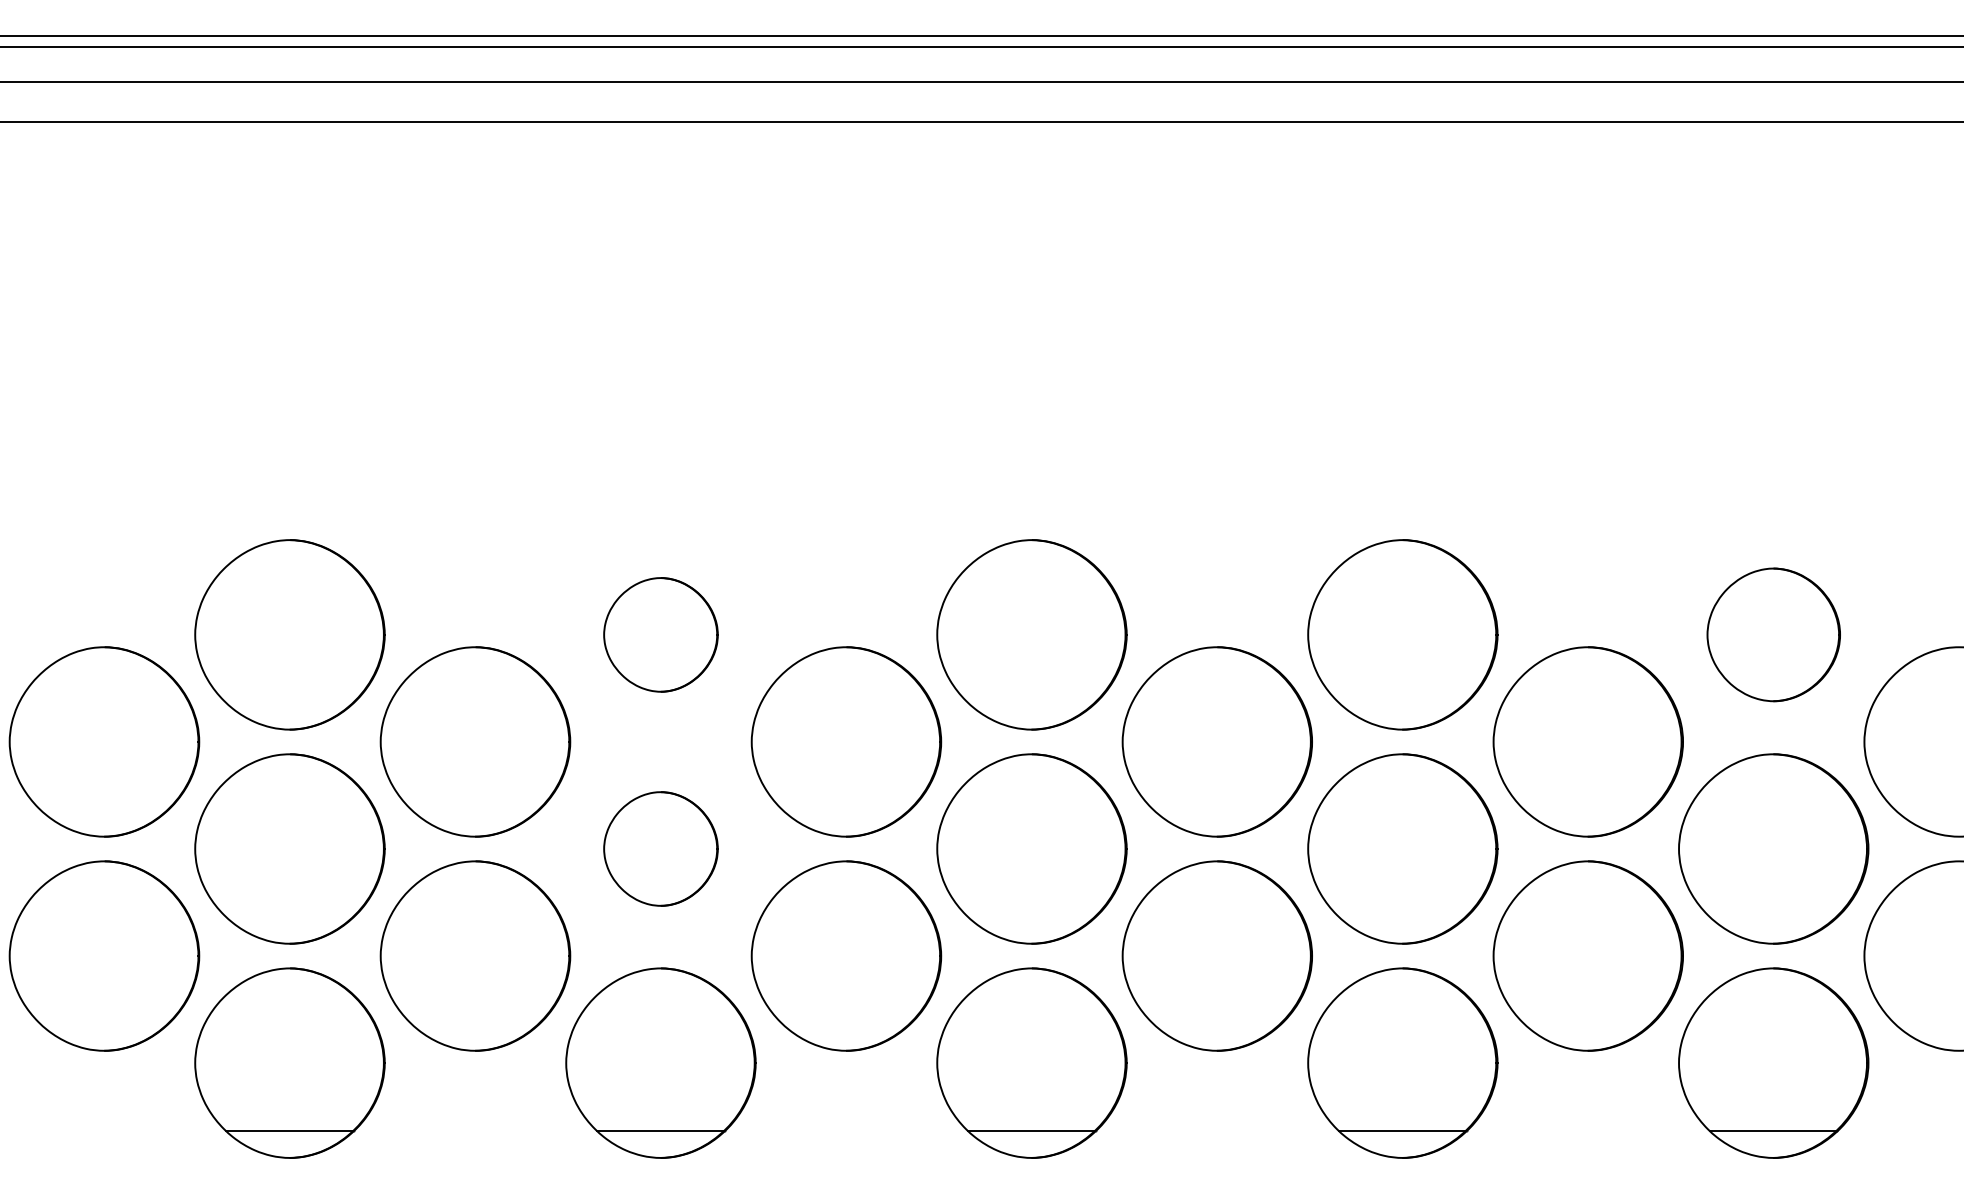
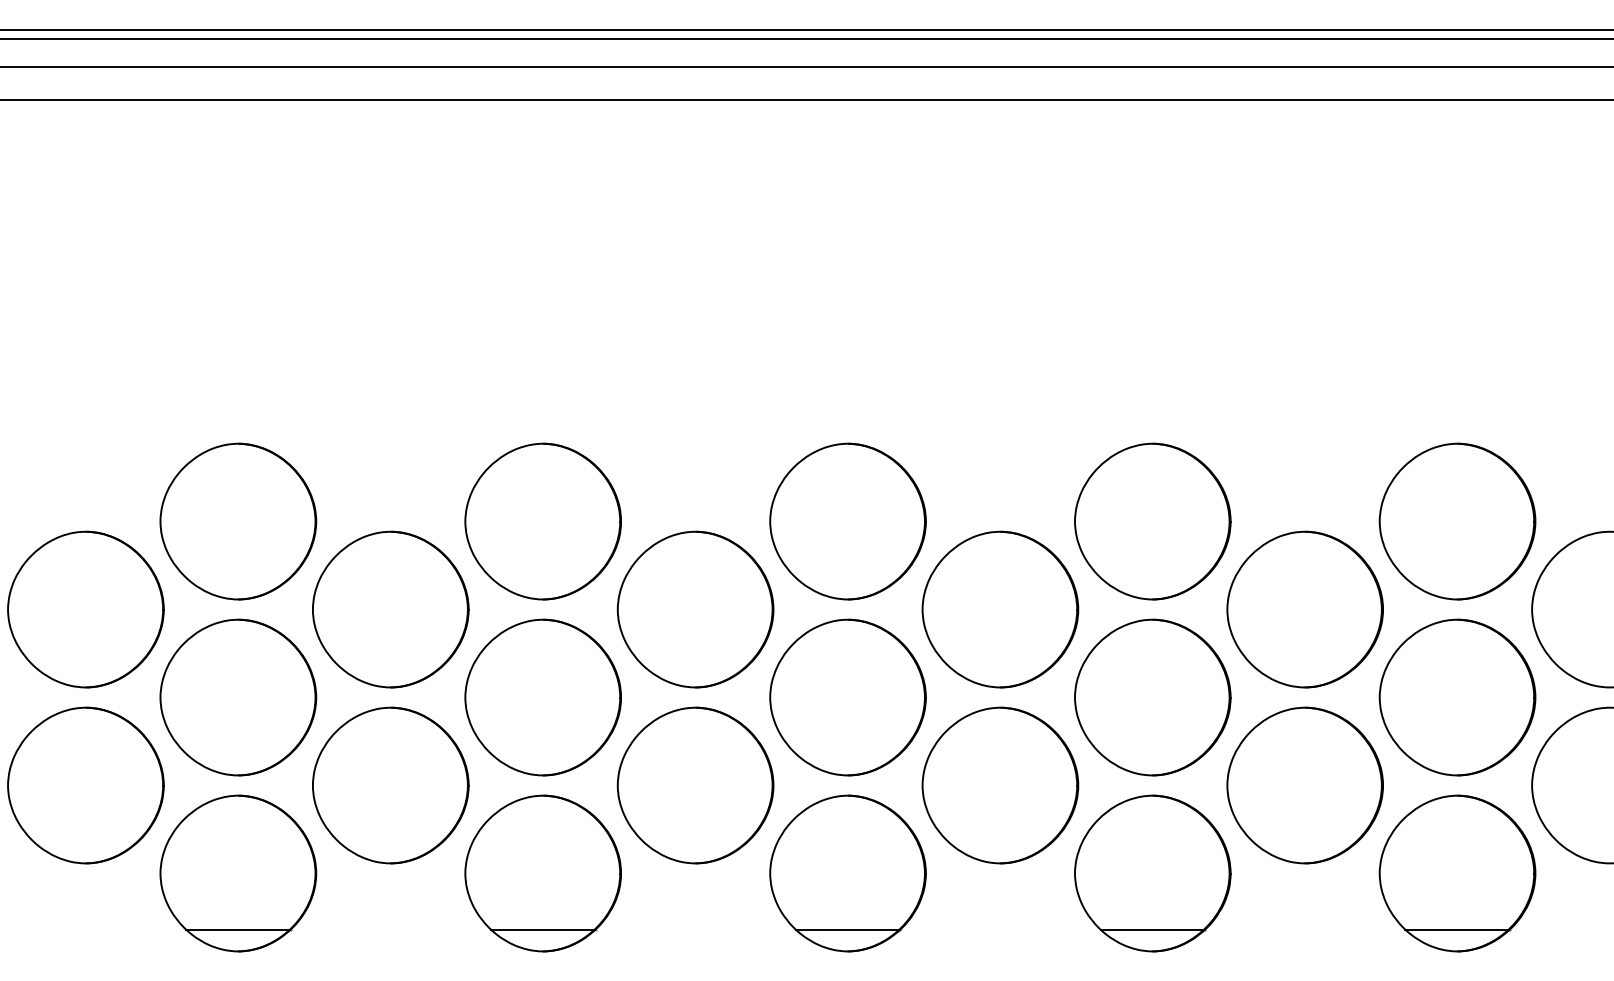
part: (660, 634) -> (542, 521), size x1.67
part: (1773, 634) -> (1457, 521), size x1.43
part: (660, 848) -> (542, 697), size x1.67

